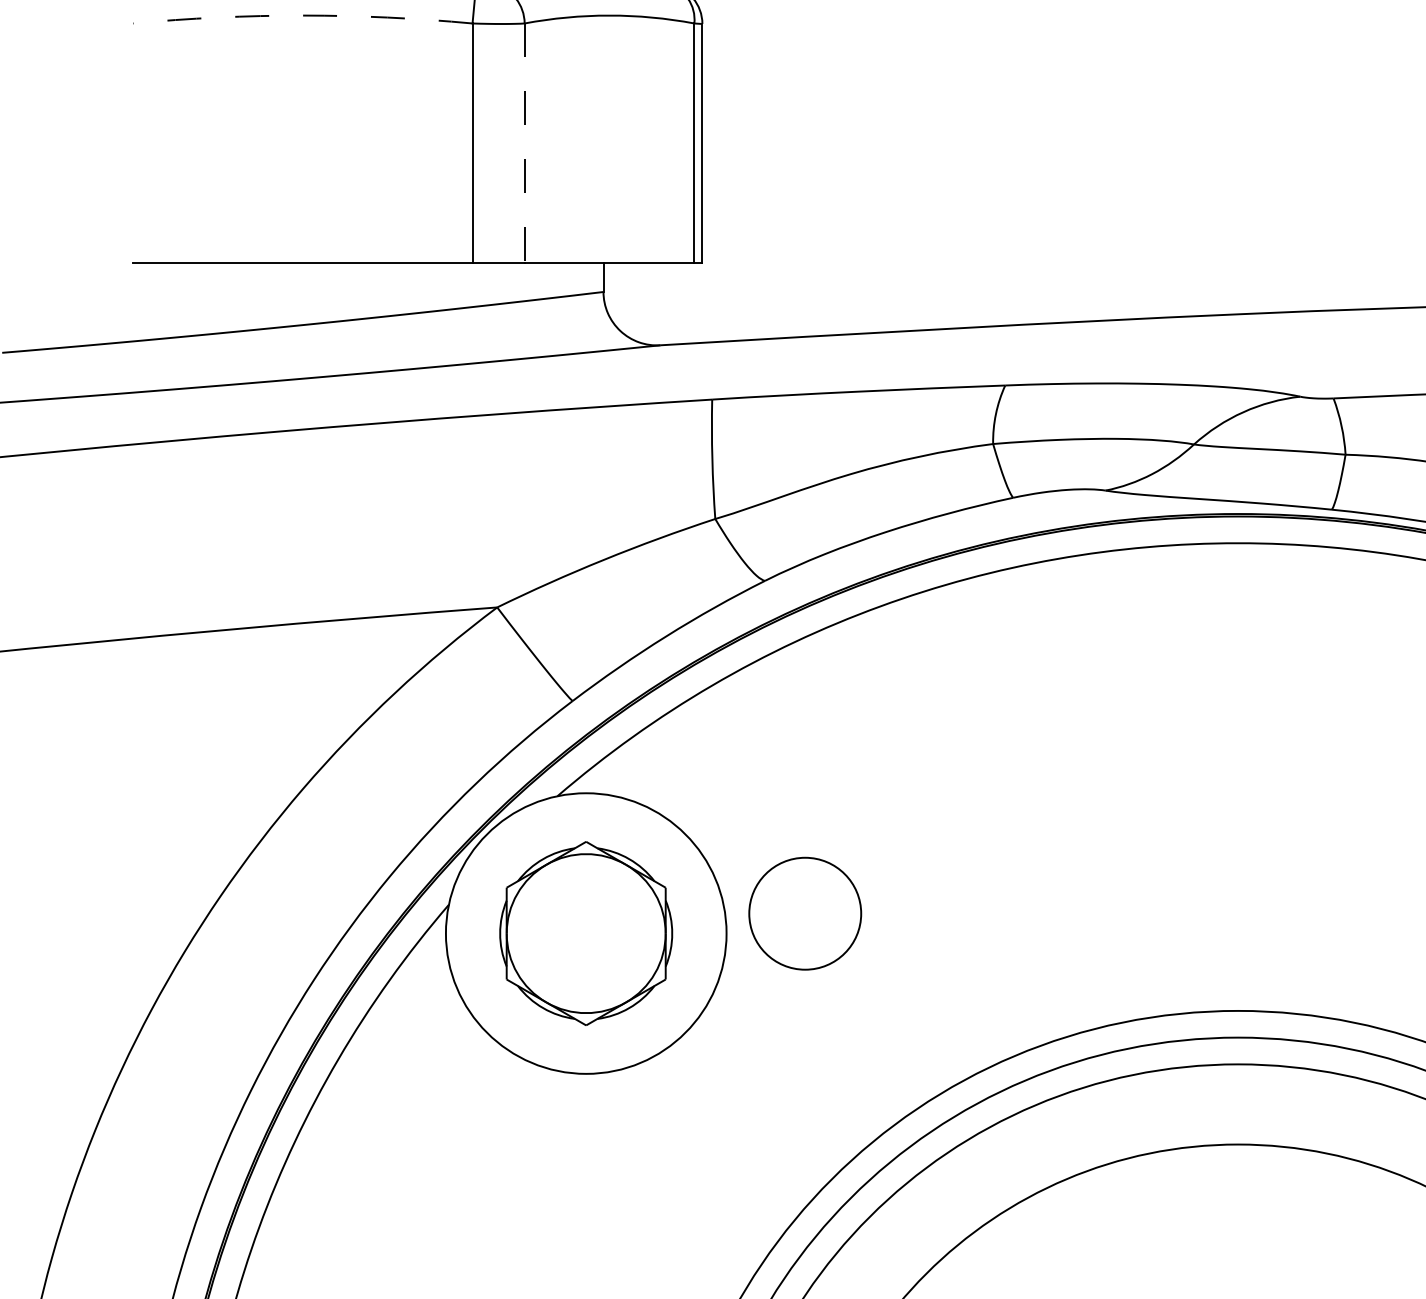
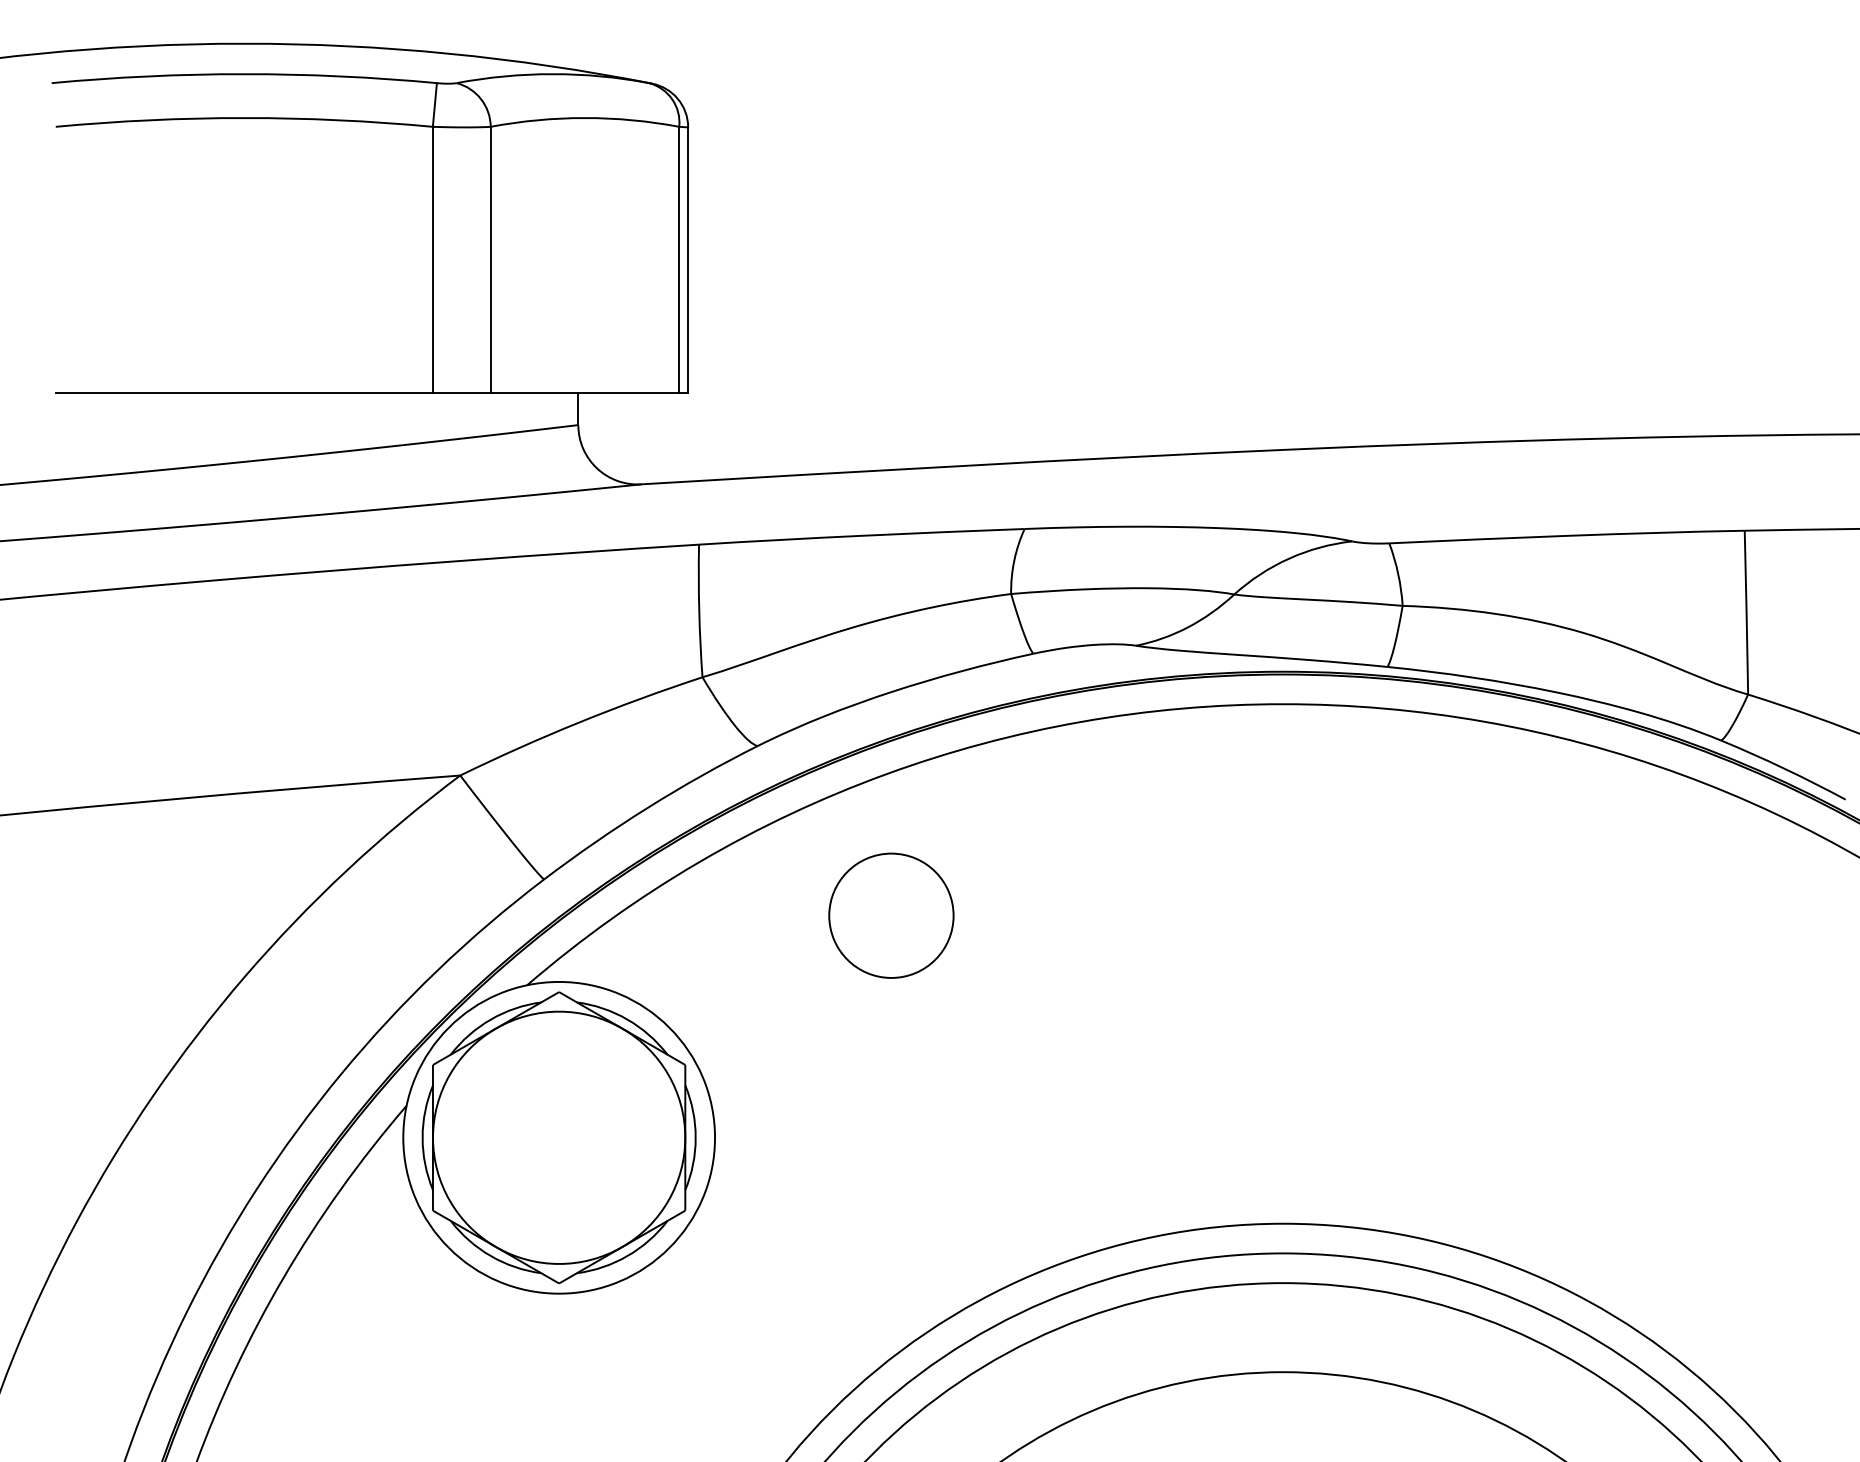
arc: (303, 15) -> (244, 118), dashed -> solid
line: (524, 142) -> (490, 259), dashed -> solid
circle: (805, 913) -> (891, 915), moved
part: (585, 933) -> (558, 1137), size x1.43

